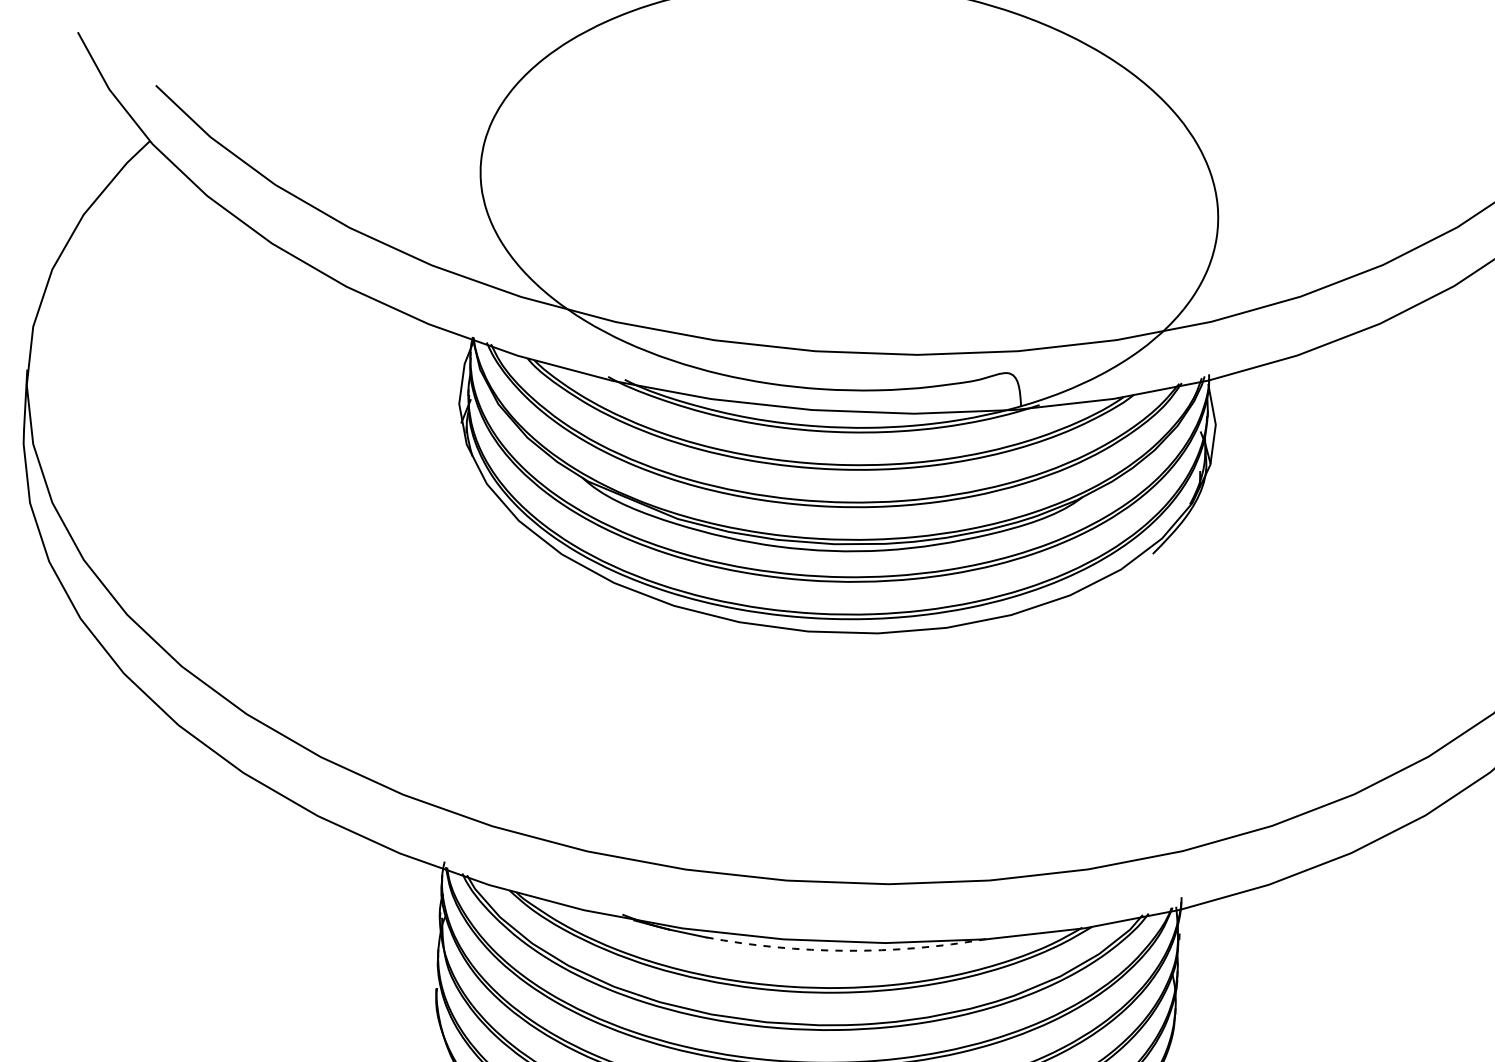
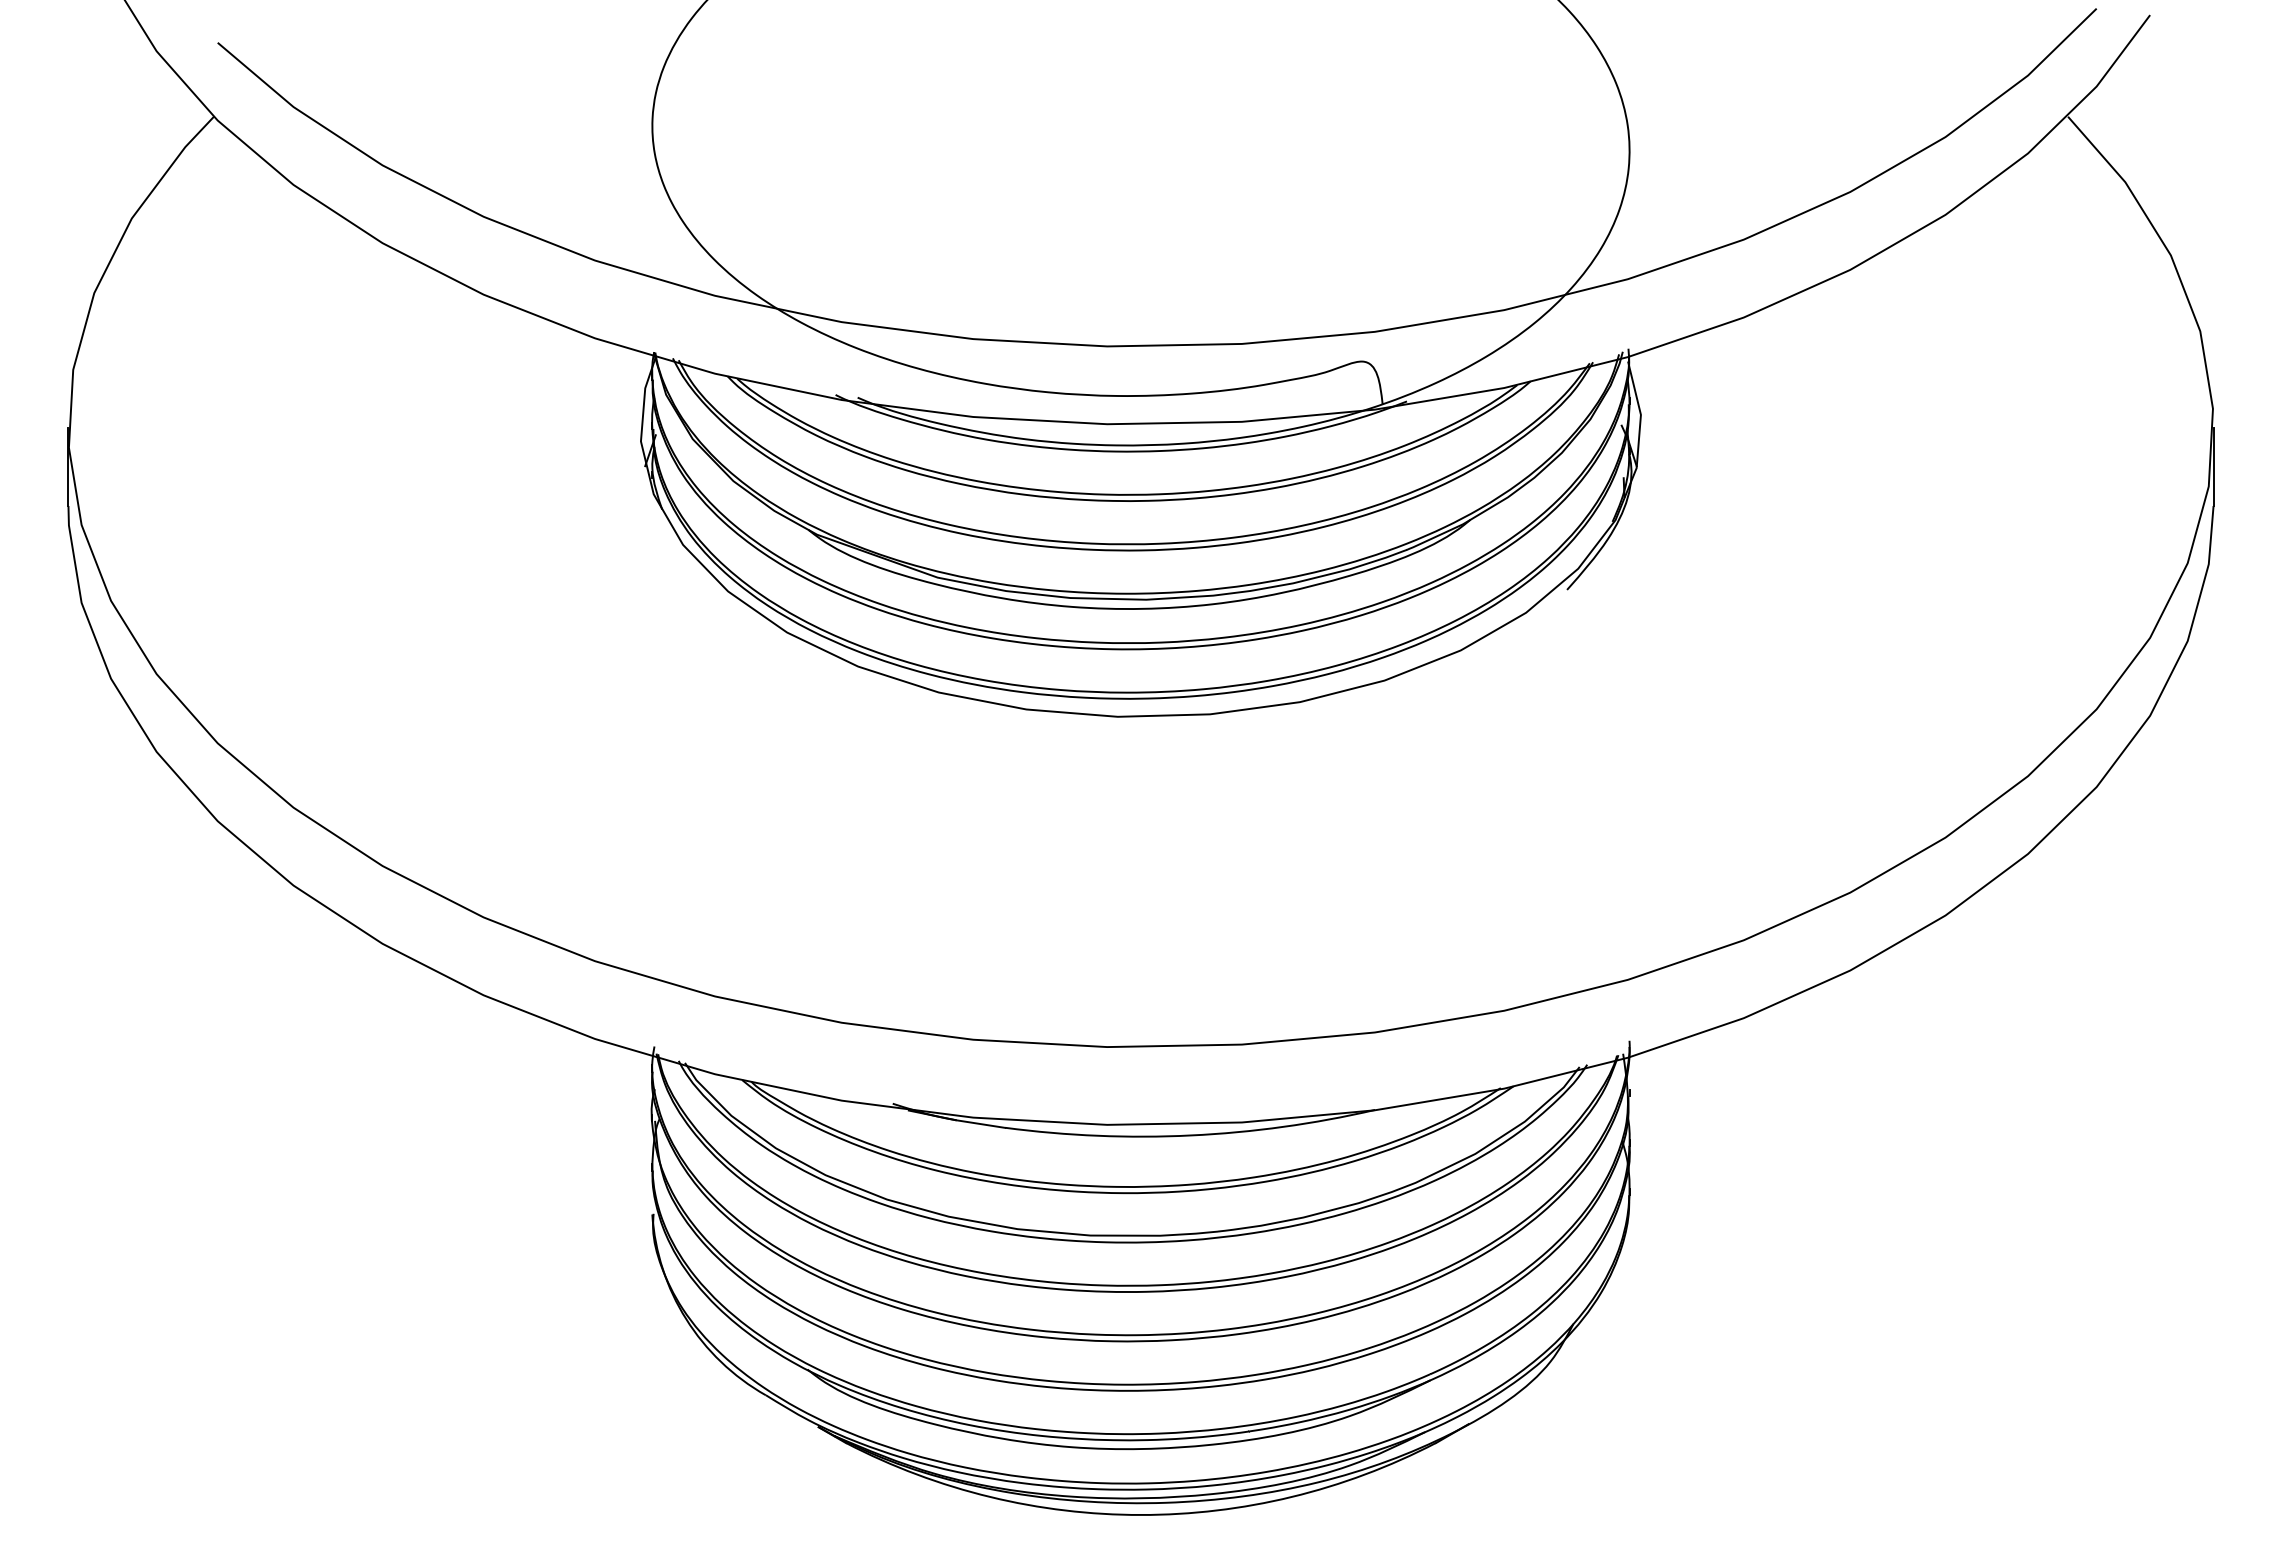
arc: (846, 950) -> (1190, 1135), dashed -> solid

